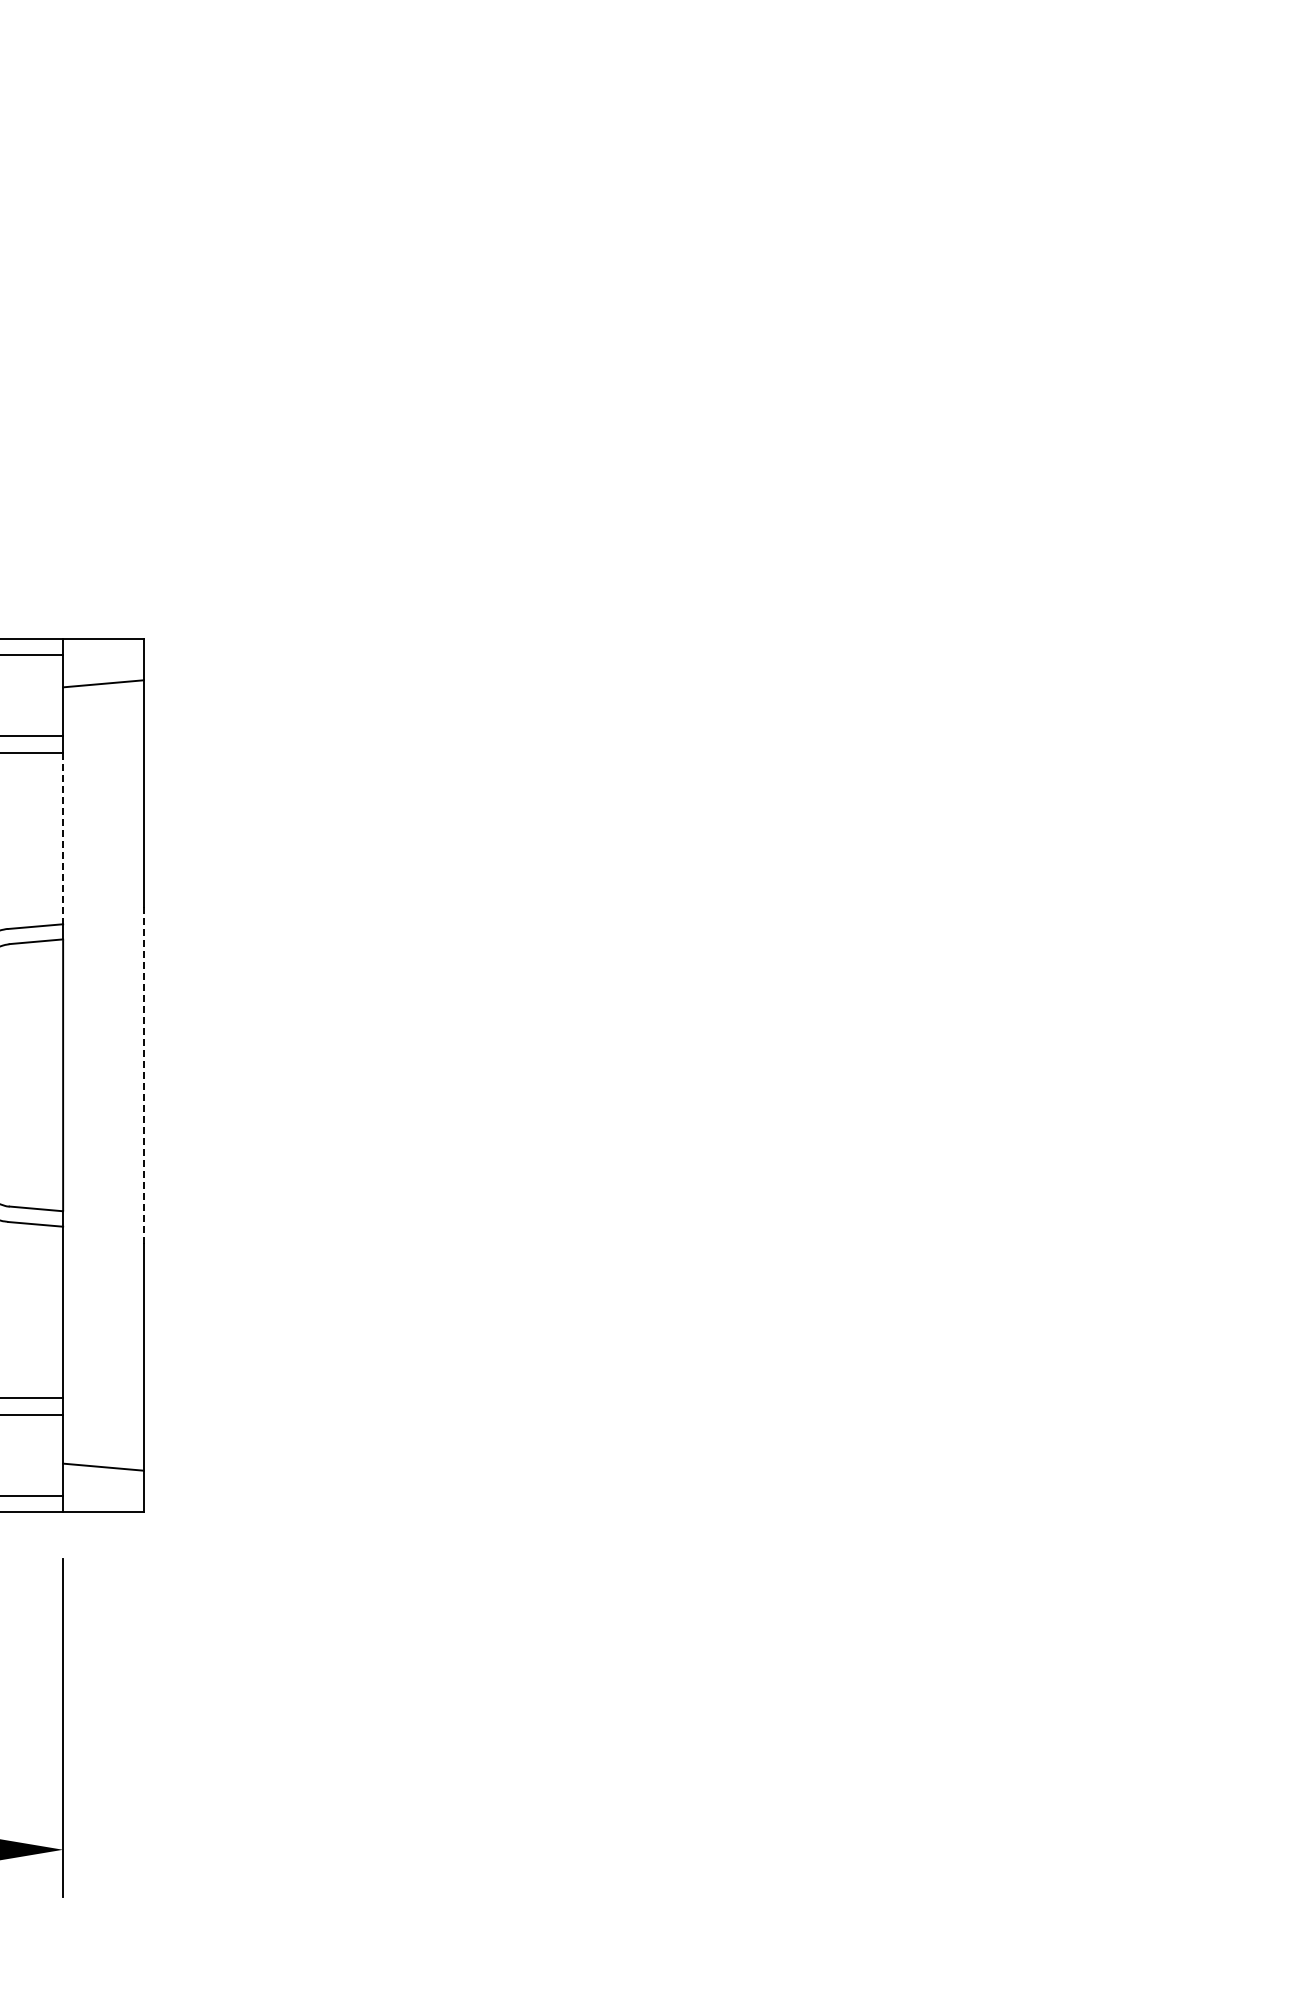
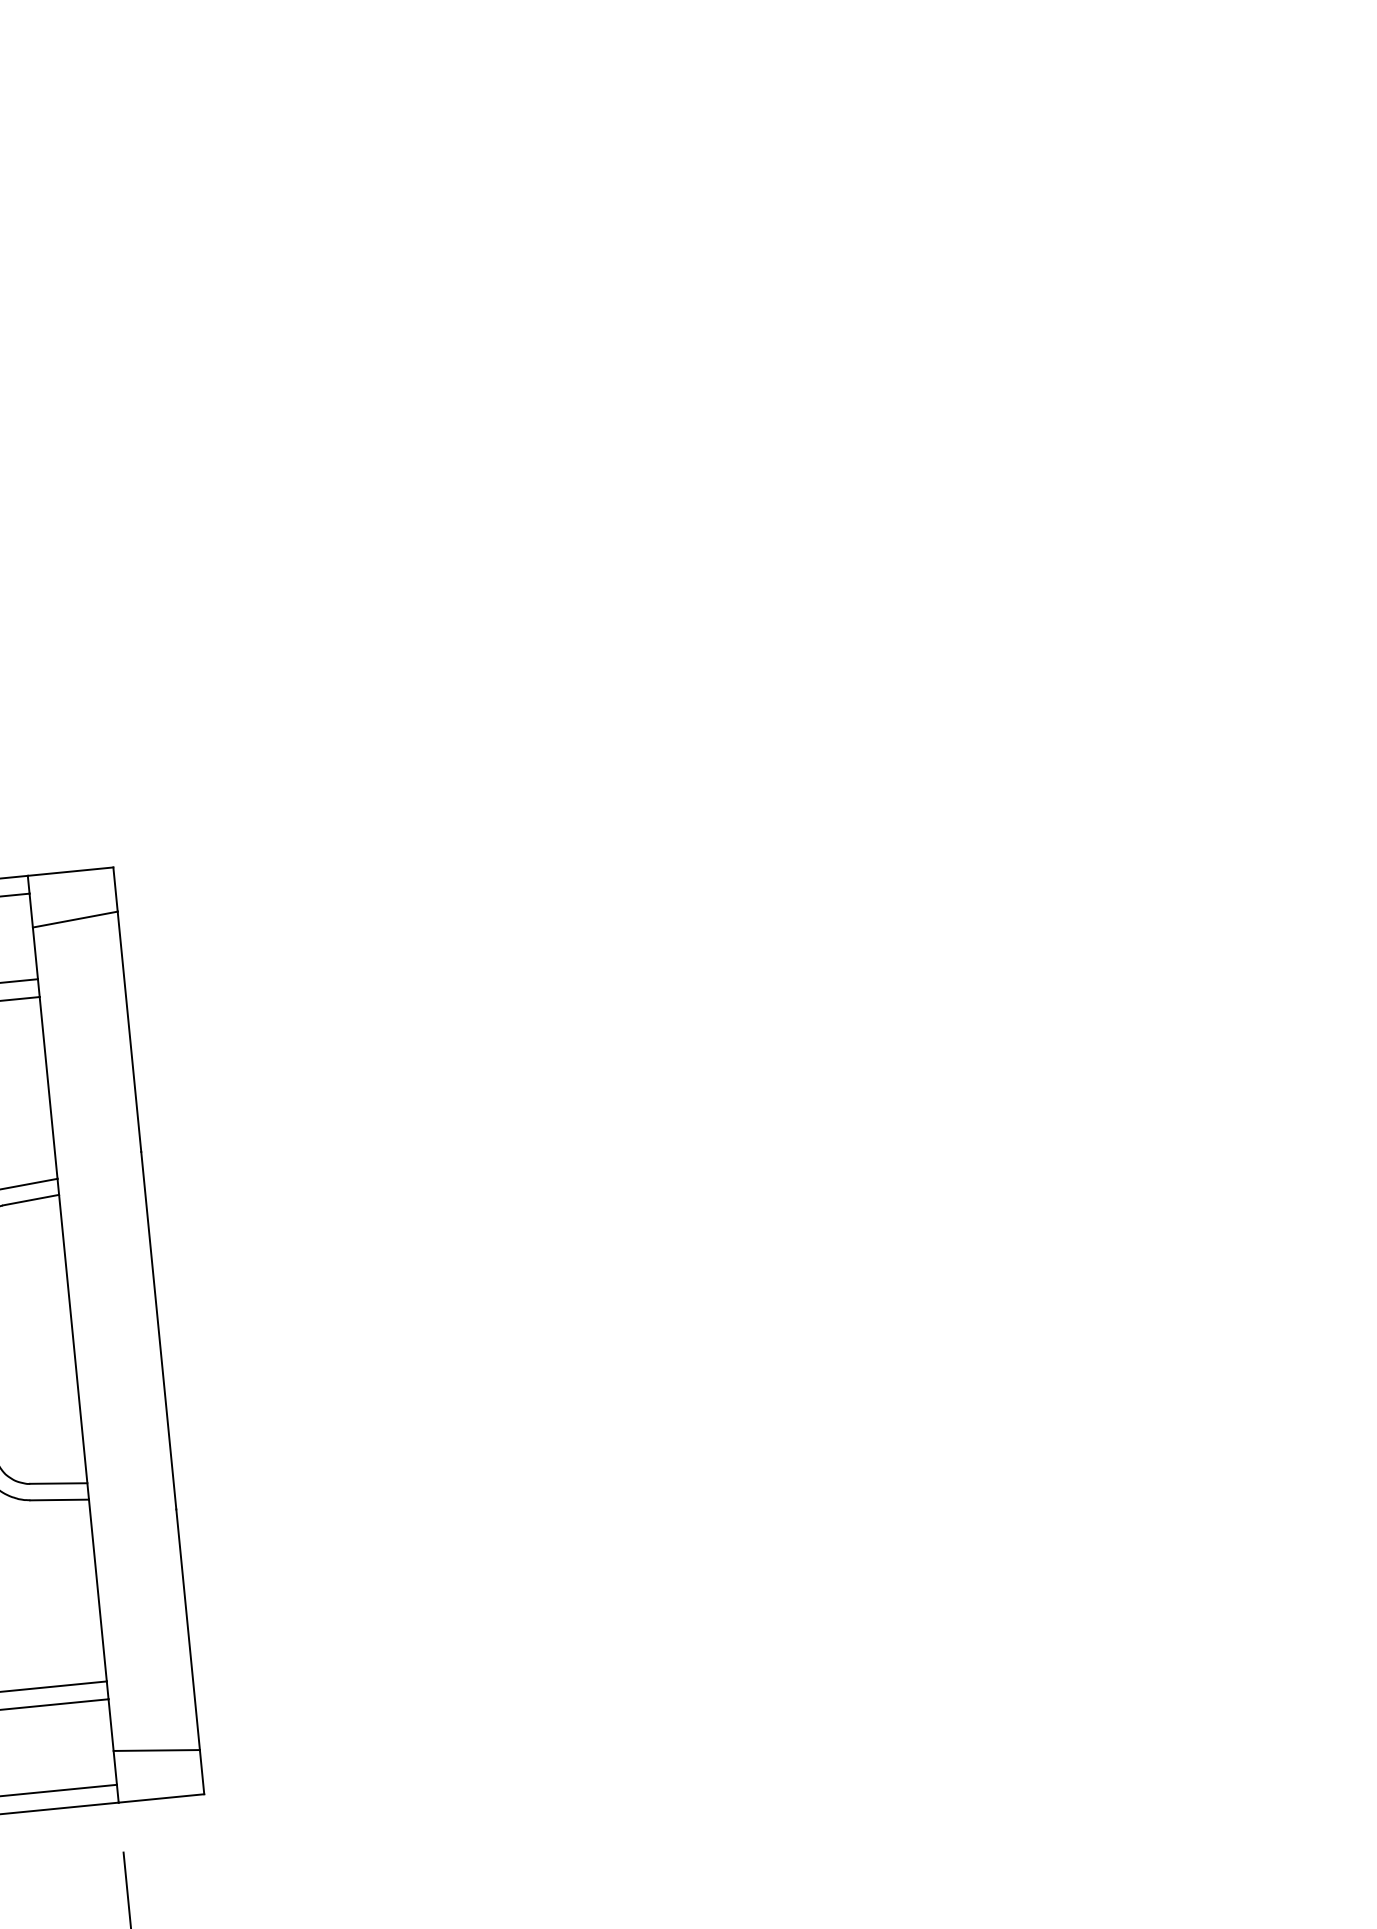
line: (63, 838) -> (49, 1087), dashed -> solid
line: (143, 1075) -> (158, 1330), dashed -> solid

